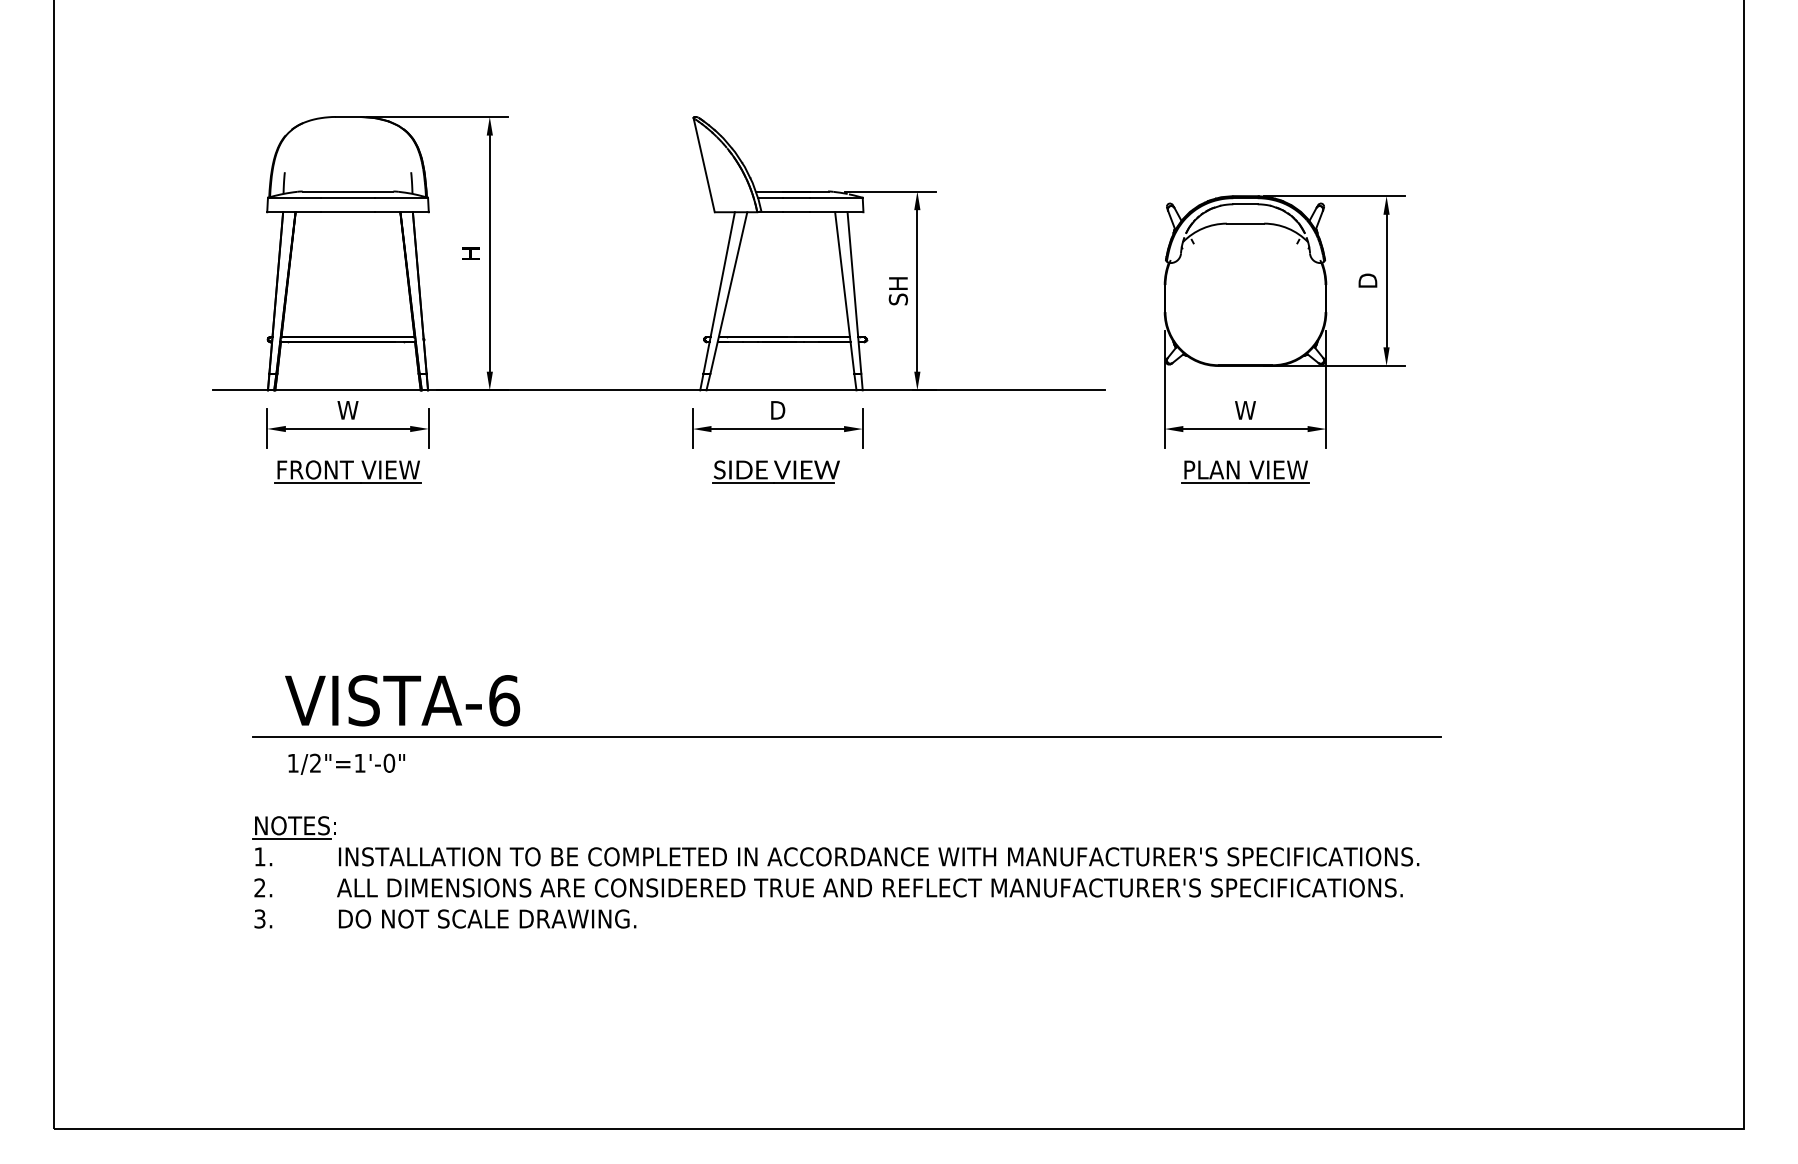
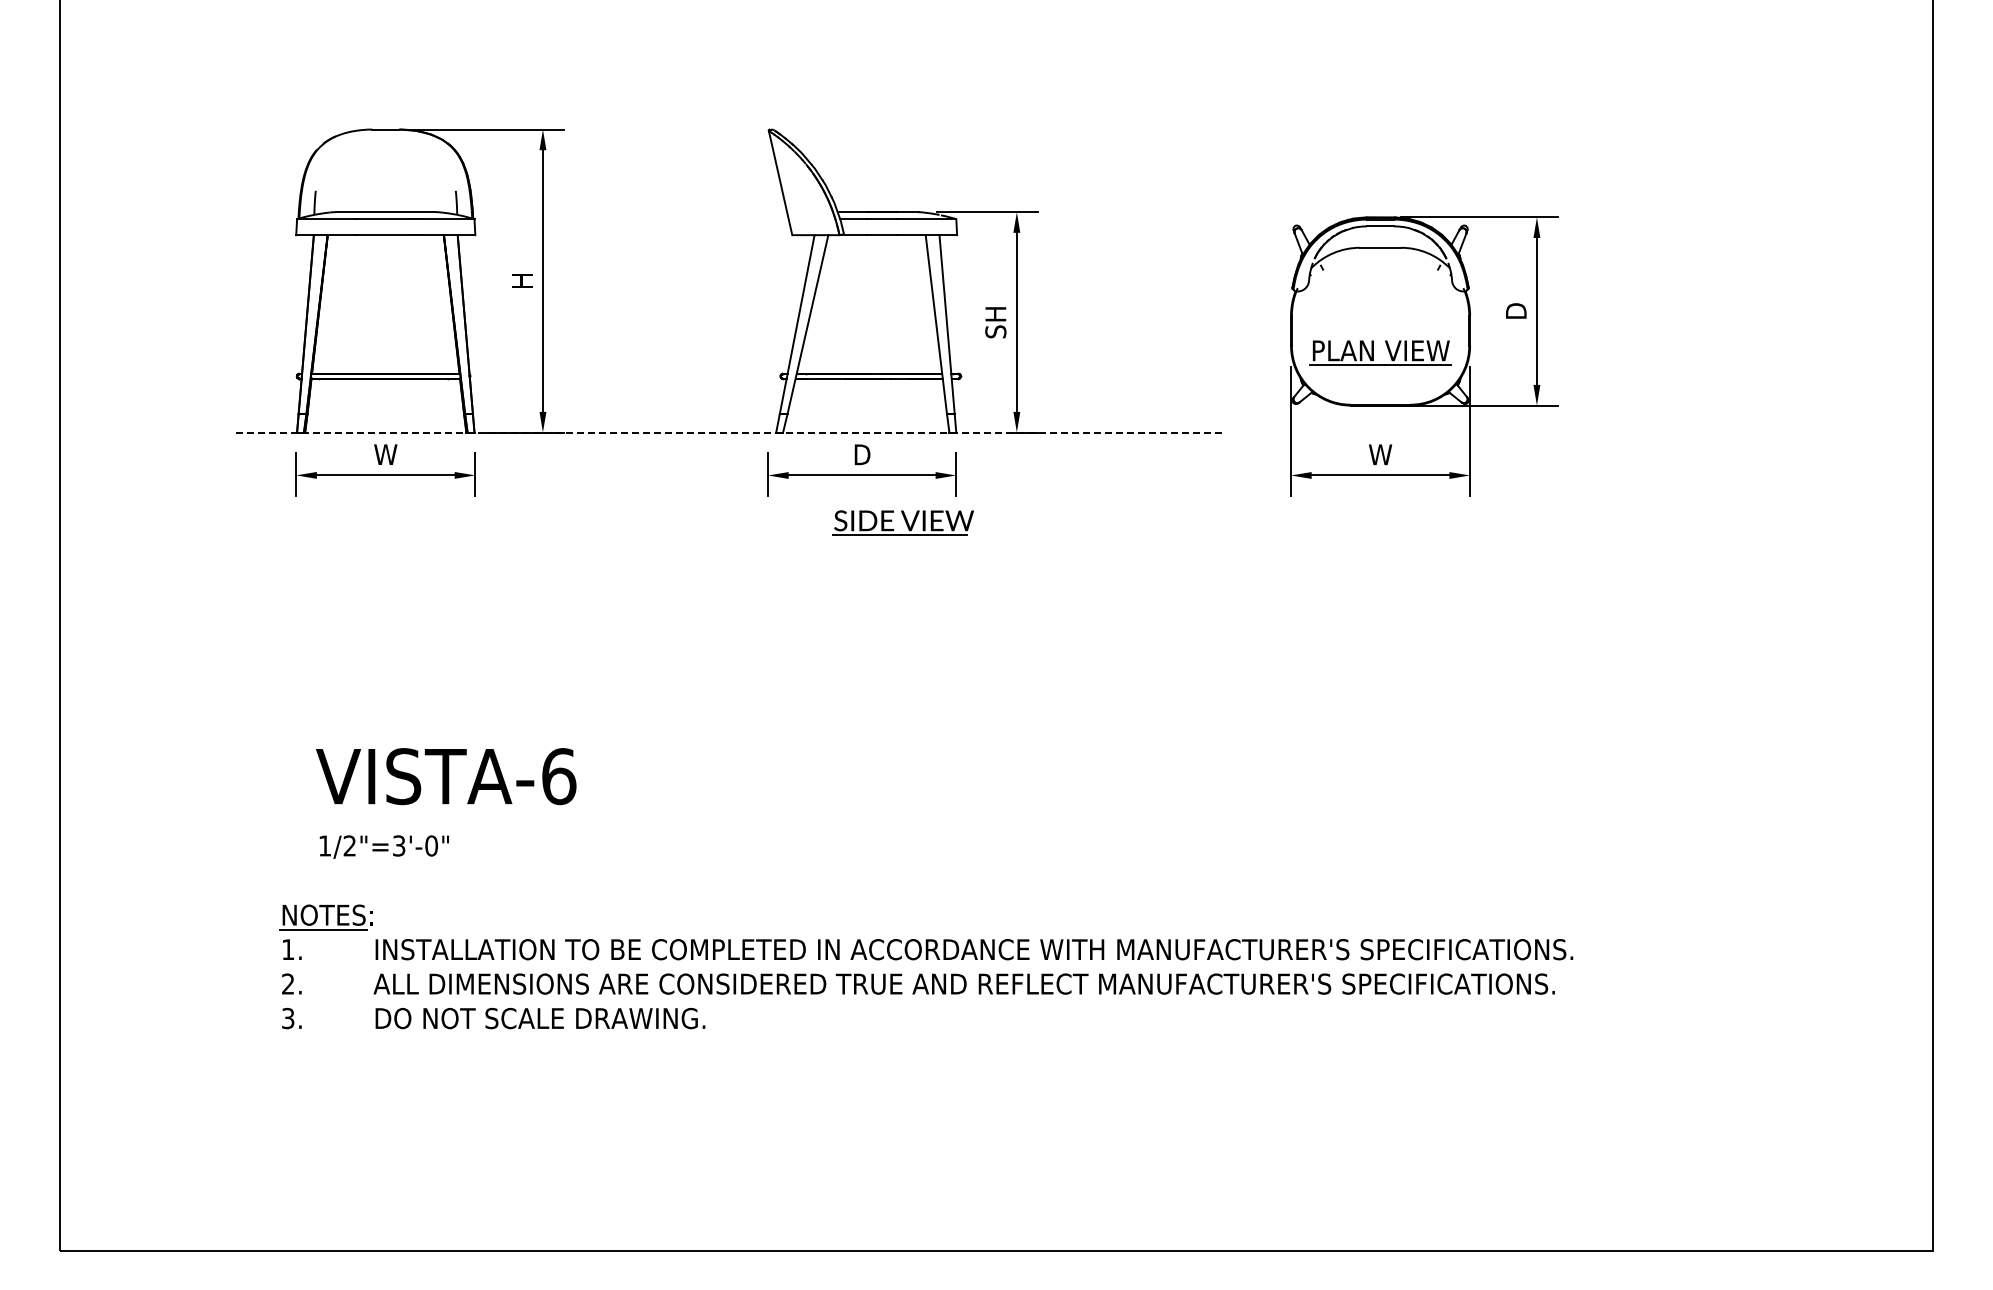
line: (659, 390) -> (730, 432), solid -> dashed
part: (347, 471) -> (385, 522), removed
part: (775, 471) -> (902, 522), moved
part: (1239, 471) -> (1373, 352), moved
line: (846, 736) -> (938, 816), removed
text: (360, 762) -> (399, 845), 1/2"=1'-0" -> 1/2"=3'-0"

